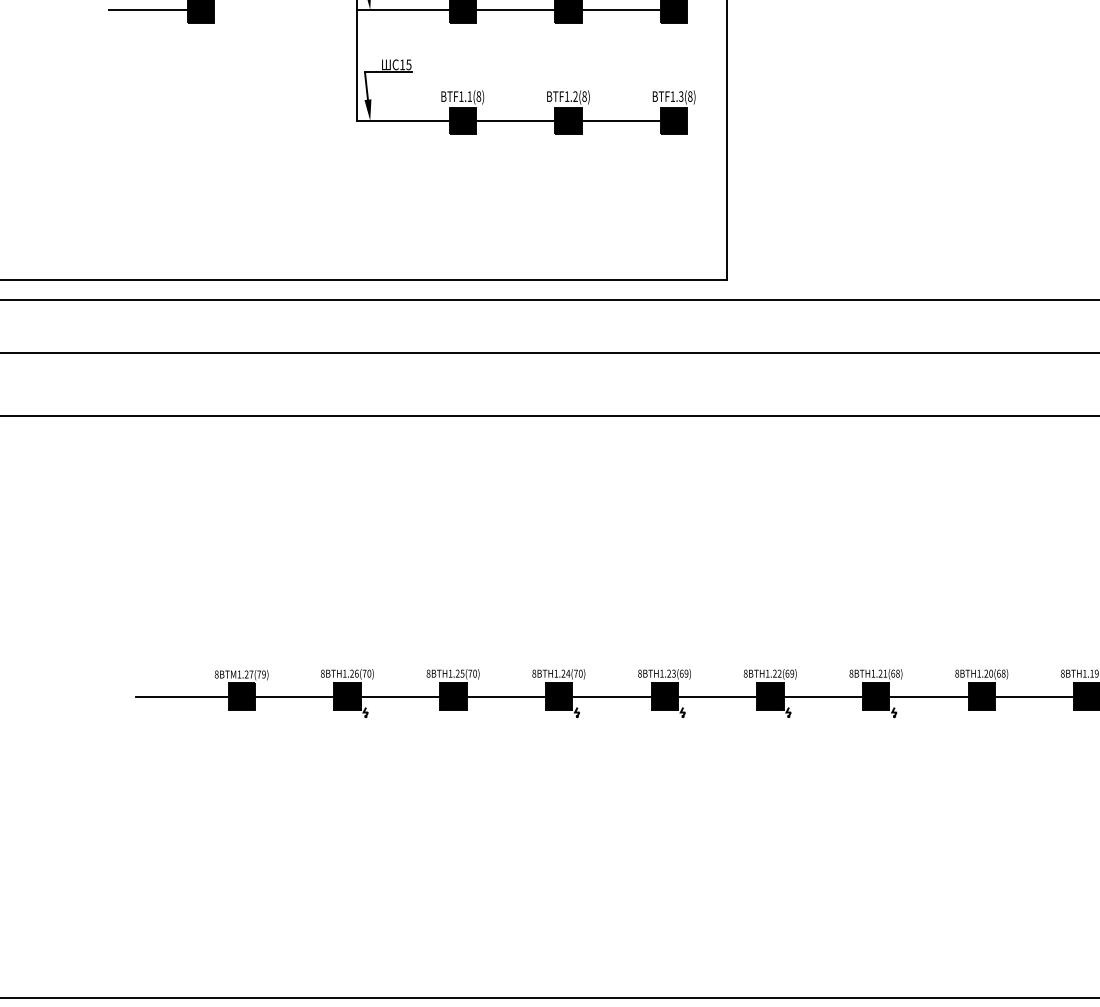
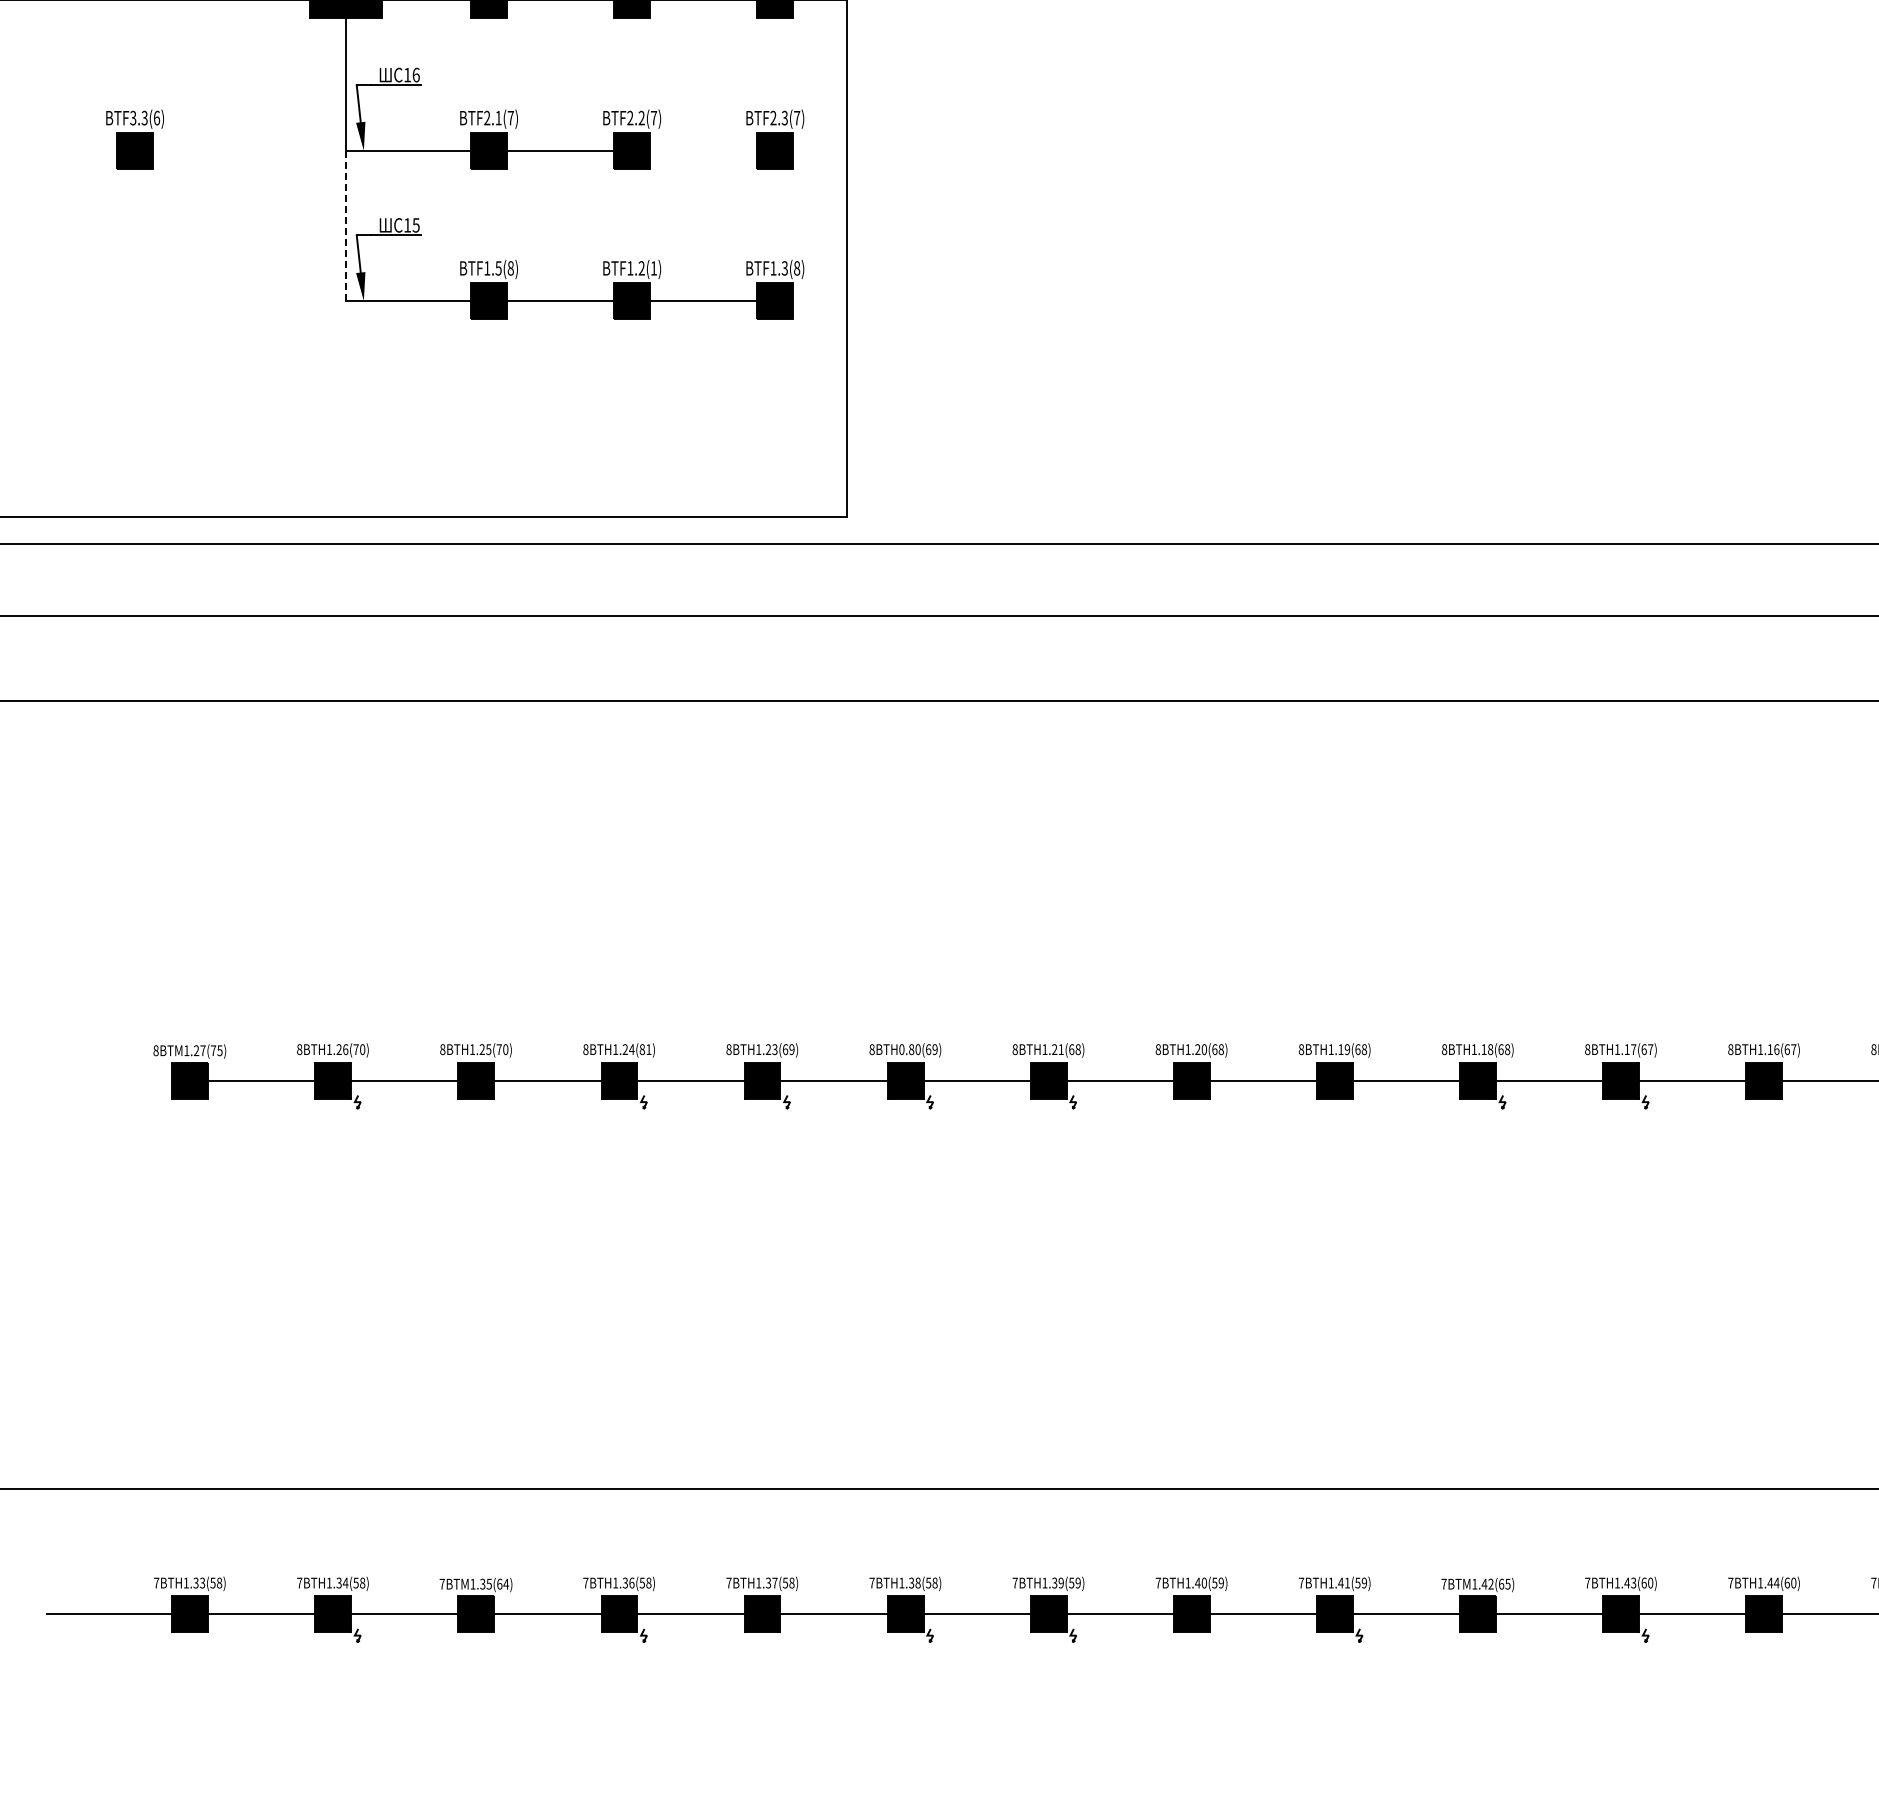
line: (148, 9) -> (63, 150), removed
line: (621, 9) -> (703, 150), removed
line: (356, 65) -> (345, 226), solid -> dashed
text: (469, 96) -> (498, 268), BTF1.1(8) -> BTF1.5(8)
text: (584, 96) -> (653, 268), BTF1.2(8) -> BTF1.2(1)
text: (578, 673) -> (645, 1049), 8BTH1.24(70) -> 8BTH1.24(81)
text: (773, 673) -> (909, 1049), 8BTH1.22(69) -> 8BTH0.80(69)
text: (263, 674) -> (219, 1050), 8BTM1.27(79) -> 8BTM1.27(75)
line: (189, 696) -> (118, 1080), removed

